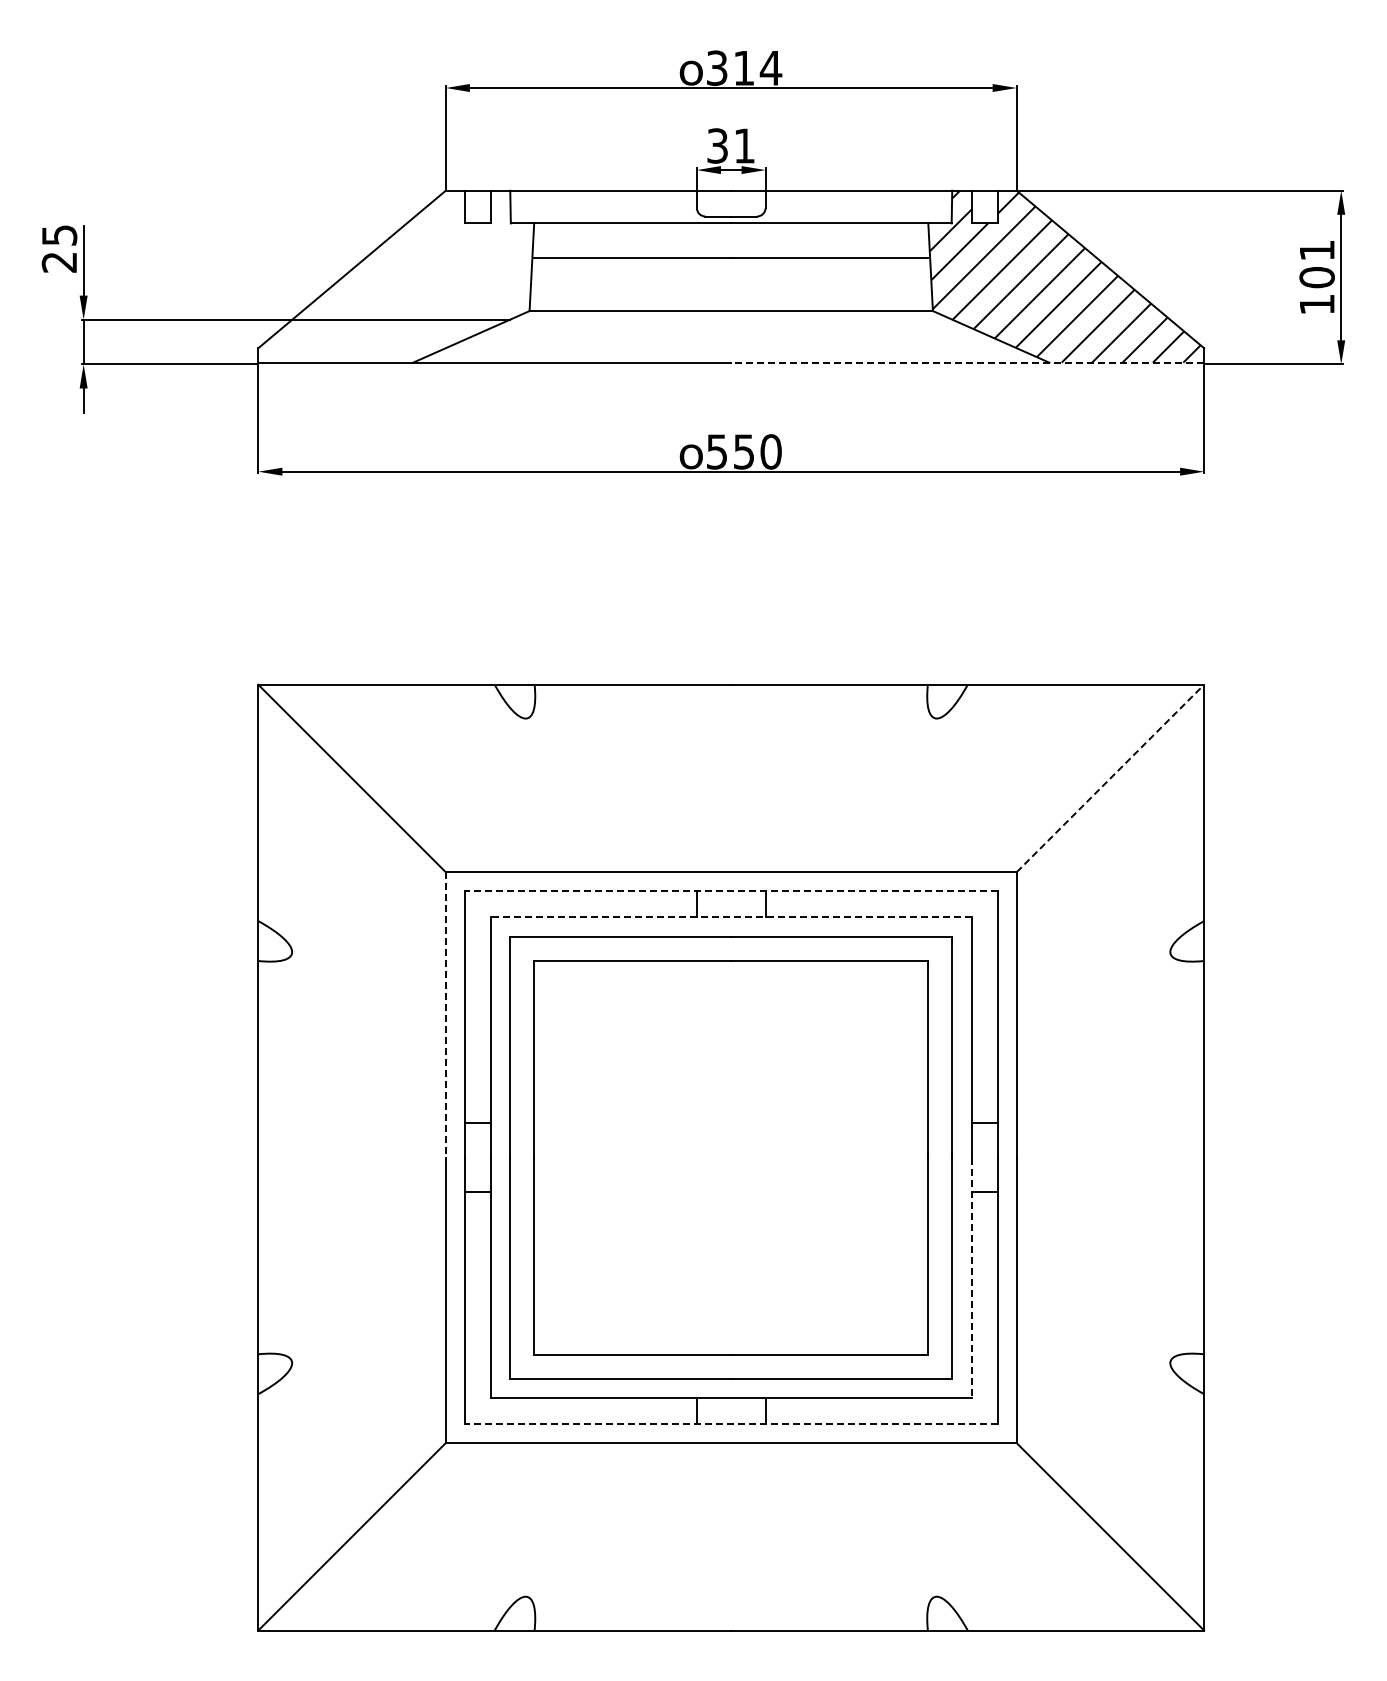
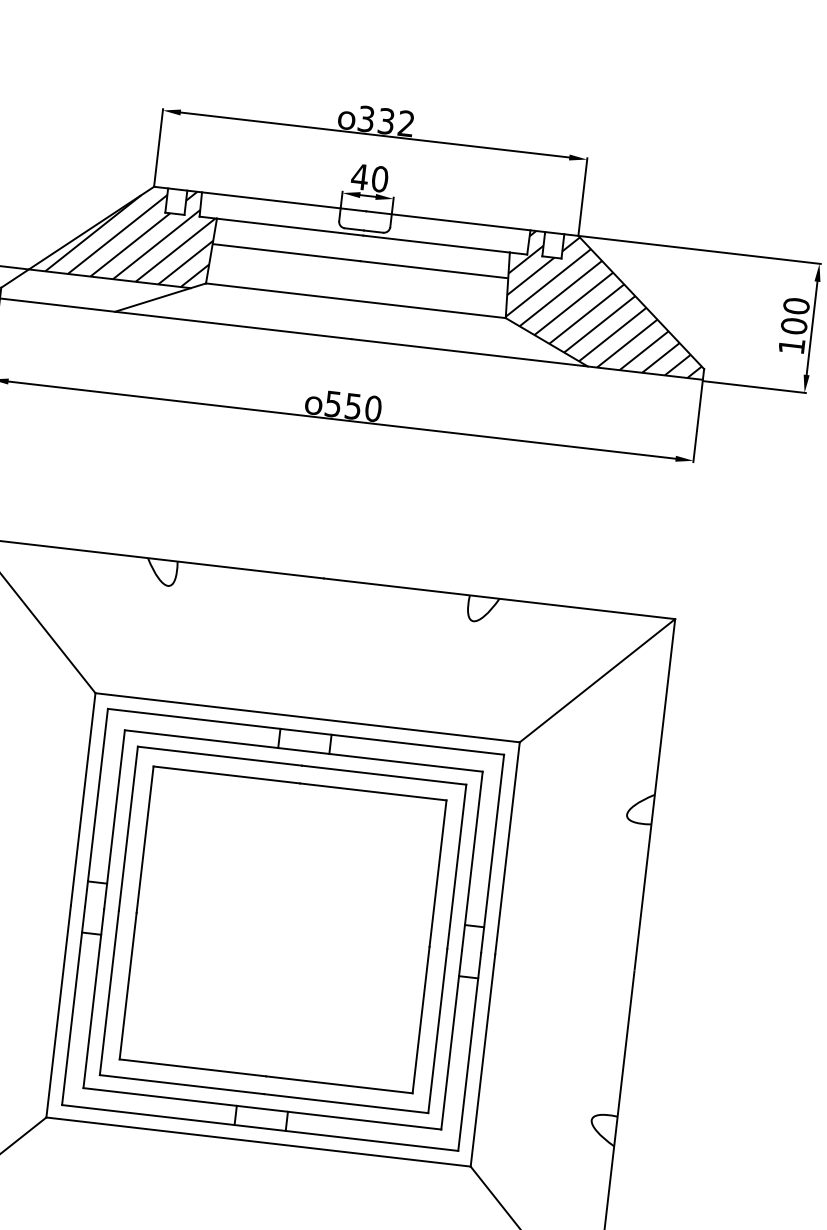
text: (758, 67) -> (397, 122), 314 -> 332
text: (730, 145) -> (369, 177), 31 -> 40
text: (1316, 250) -> (796, 306), 101 -> 100
hatch: (423, 254) -> (132, 232), added
line: (967, 362) -> (527, 359), dashed -> solid
line: (1110, 778) -> (597, 680), dashed -> solid
line: (731, 891) -> (306, 732), dashed -> solid
line: (731, 916) -> (304, 750), dashed -> solid
line: (445, 1014) -> (83, 798), dashed -> solid
line: (972, 1278) -> (451, 1040), dashed -> solid
line: (731, 1424) -> (260, 1128), dashed -> solid

